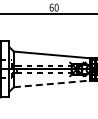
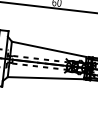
line: (52, 83) -> (46, 77), dashed -> solid

